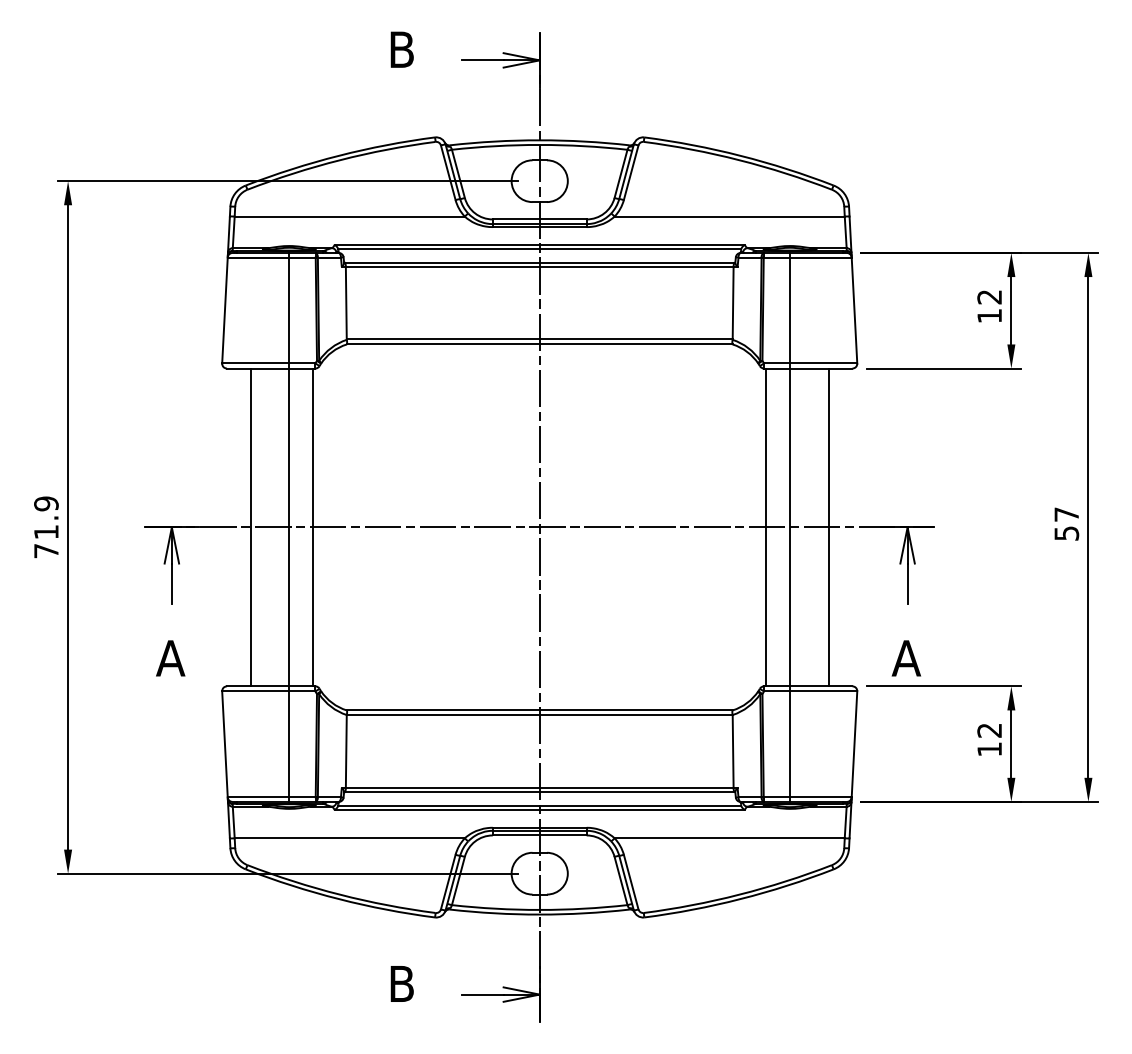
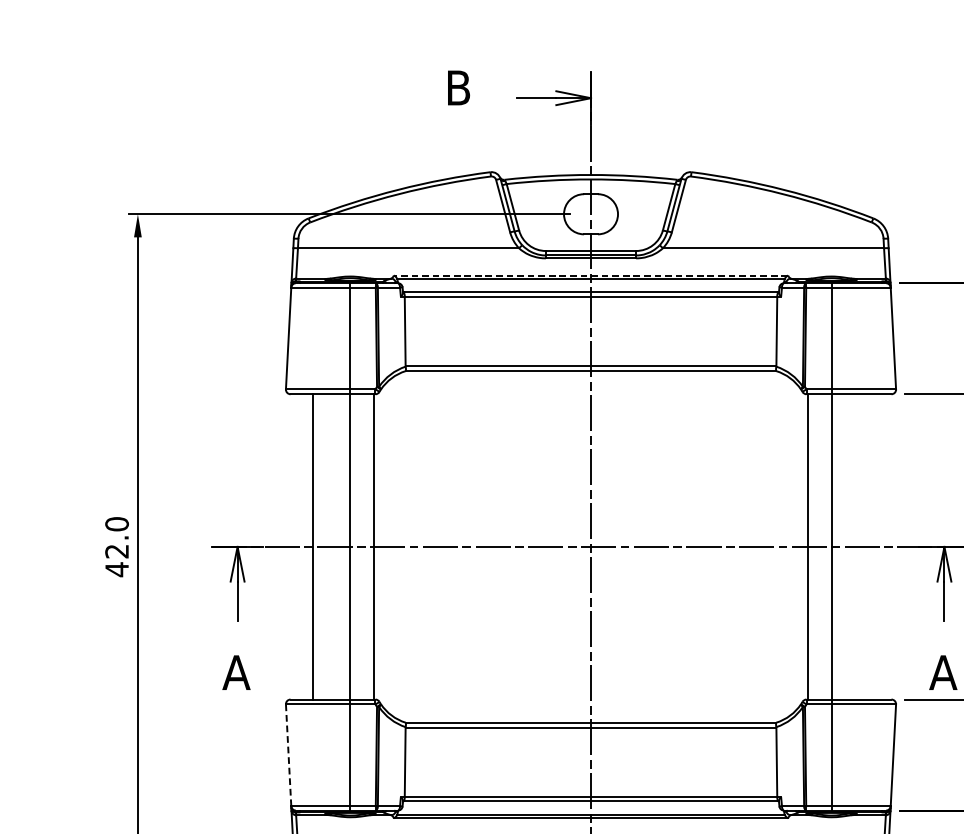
line: (539, 244) -> (590, 275), solid -> dashed
text: (46, 527) -> (117, 546), 71.9 -> 42.0
line: (828, 527) -> (868, 546), removed
line: (225, 744) -> (289, 755), solid -> dashed

